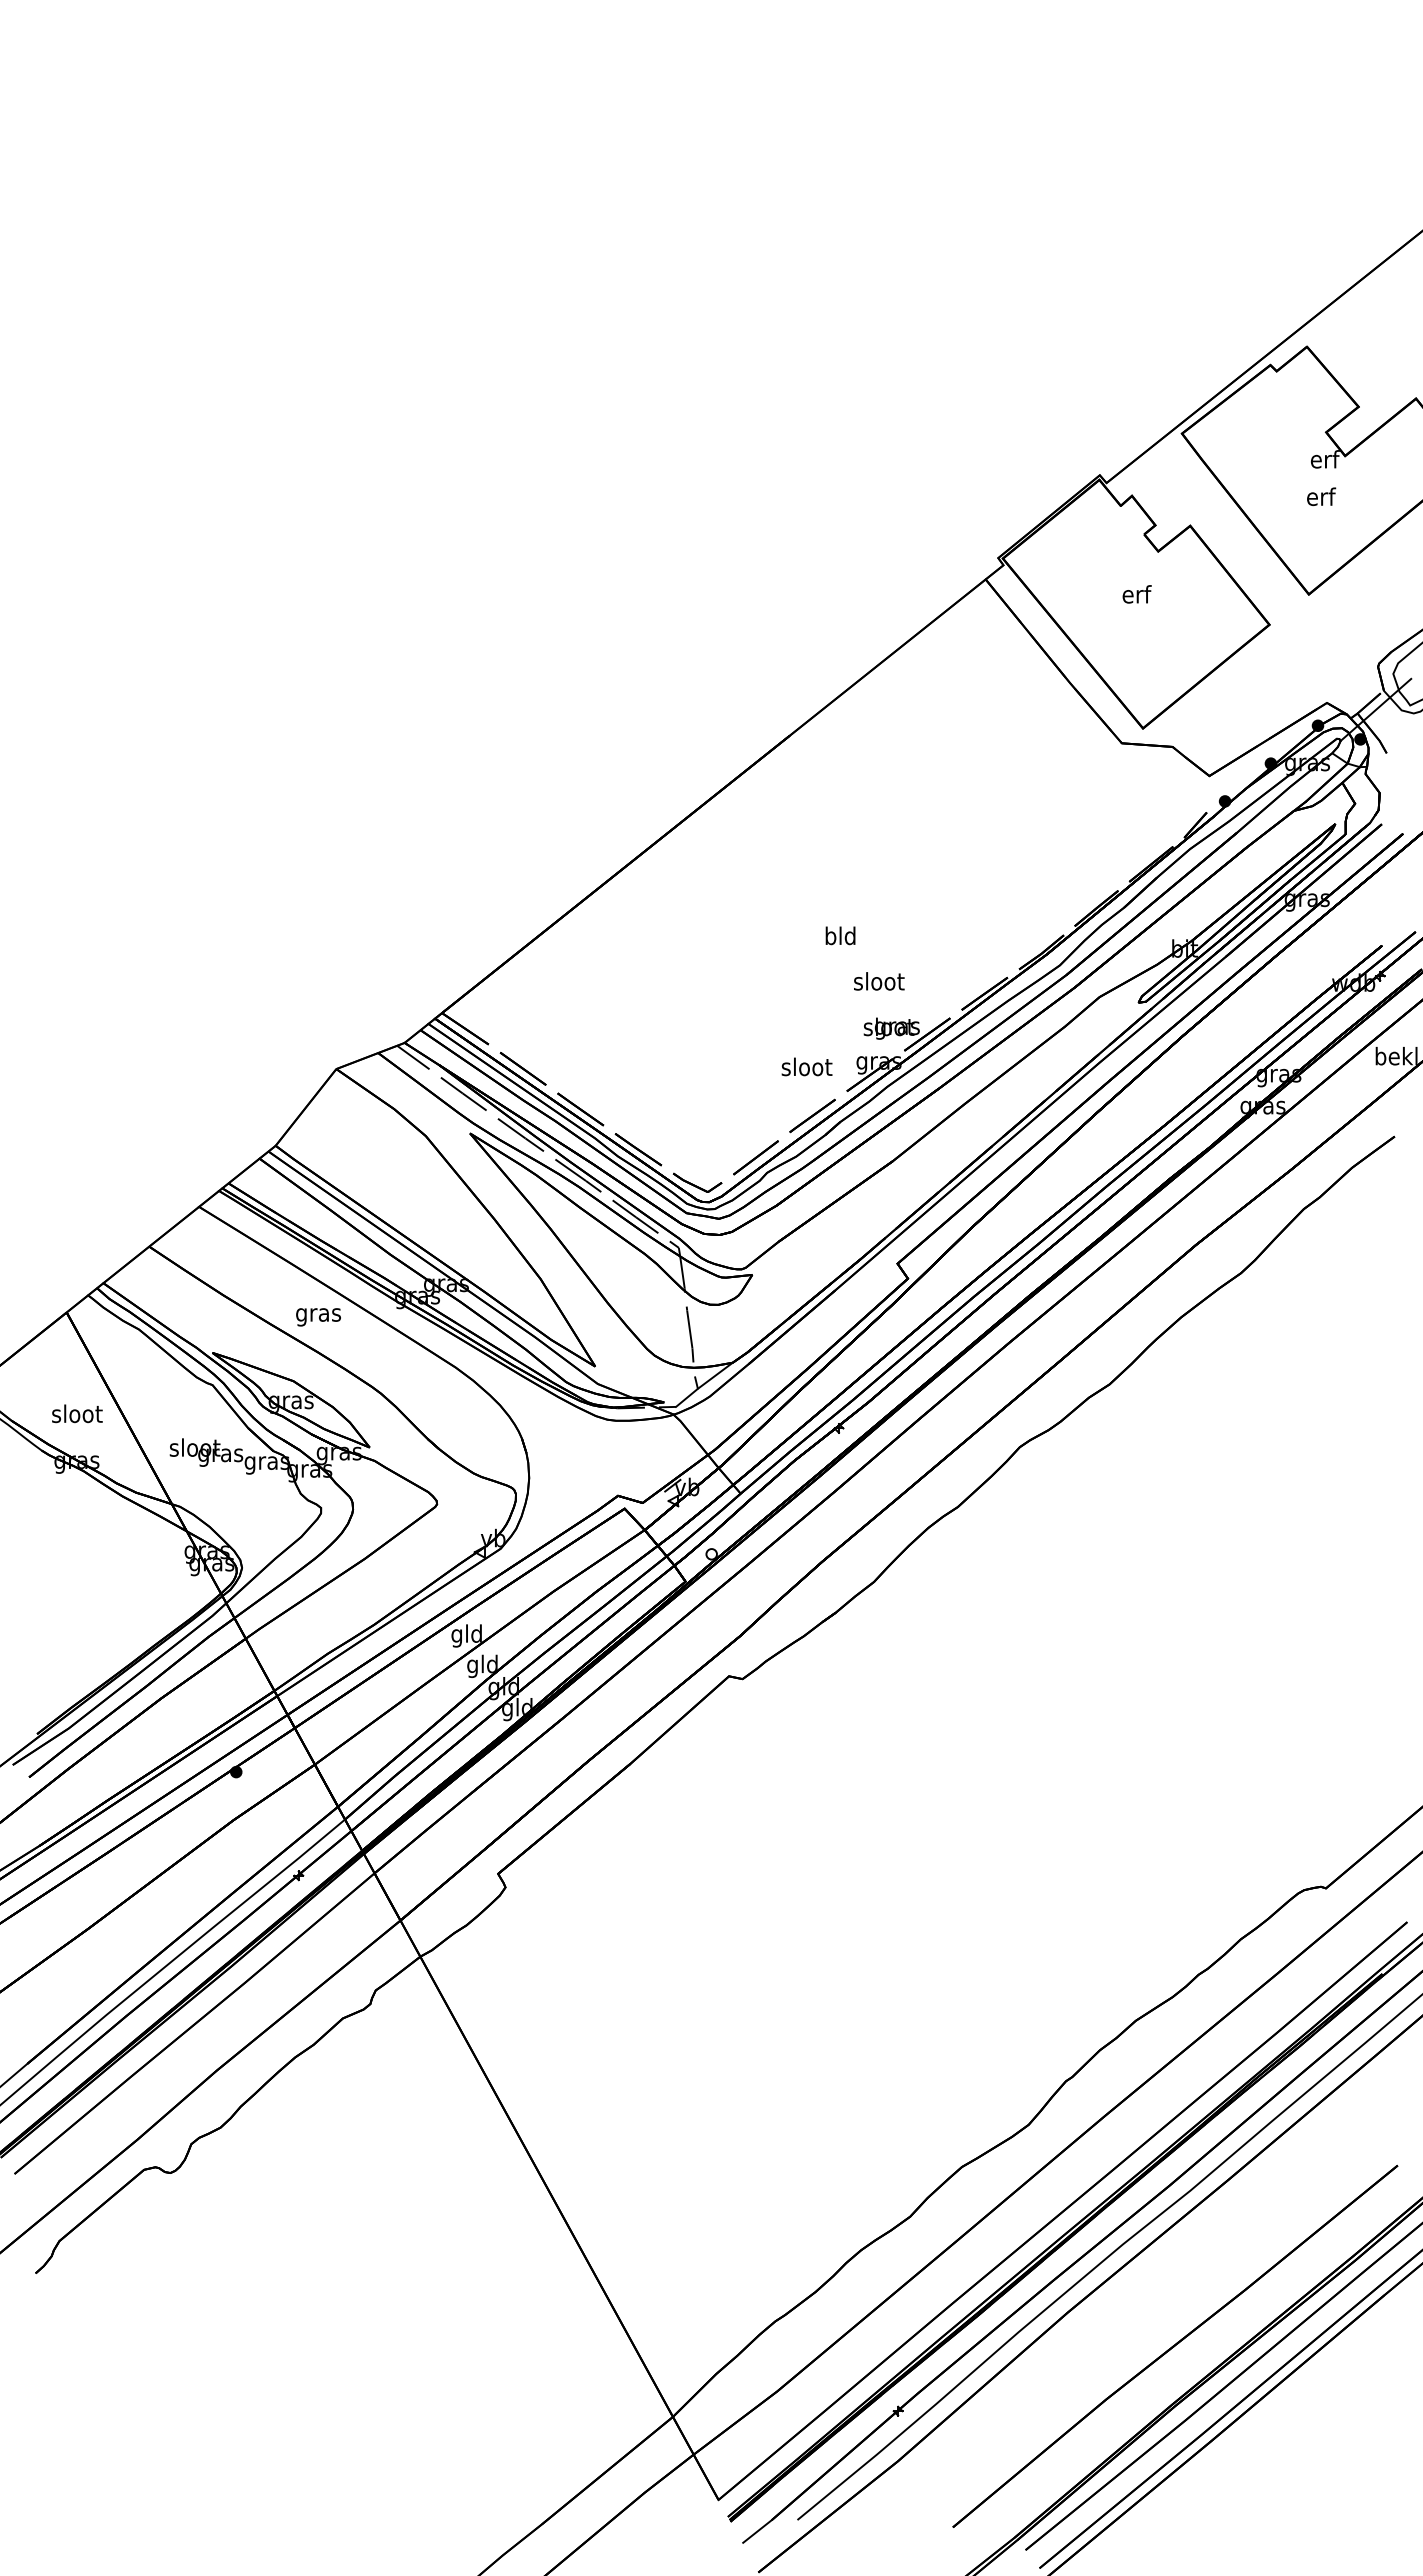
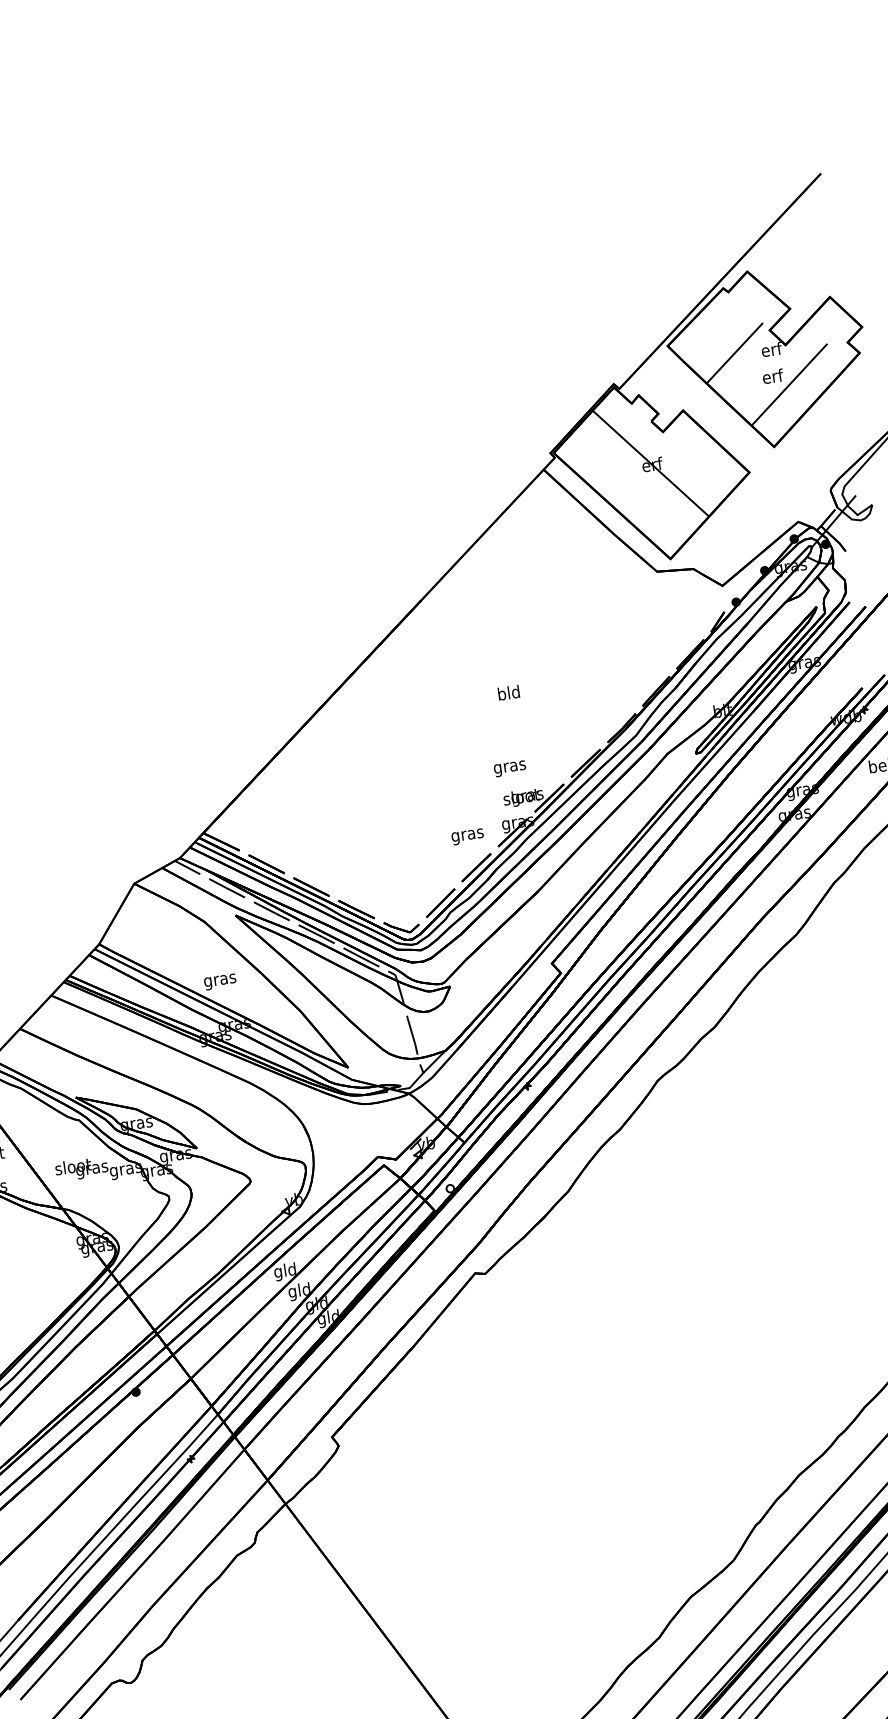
line: (1273, 456) -> (734, 352), added
line: (1342, 511) -> (789, 384), added
line: (1135, 592) -> (651, 463), added
text: (840, 935) -> (508, 692), moved
text: (879, 983) -> (510, 766), sloot -> gras
text: (806, 1068) -> (467, 834), sloot -> gras
text: (318, 1317) -> (220, 982), moved

